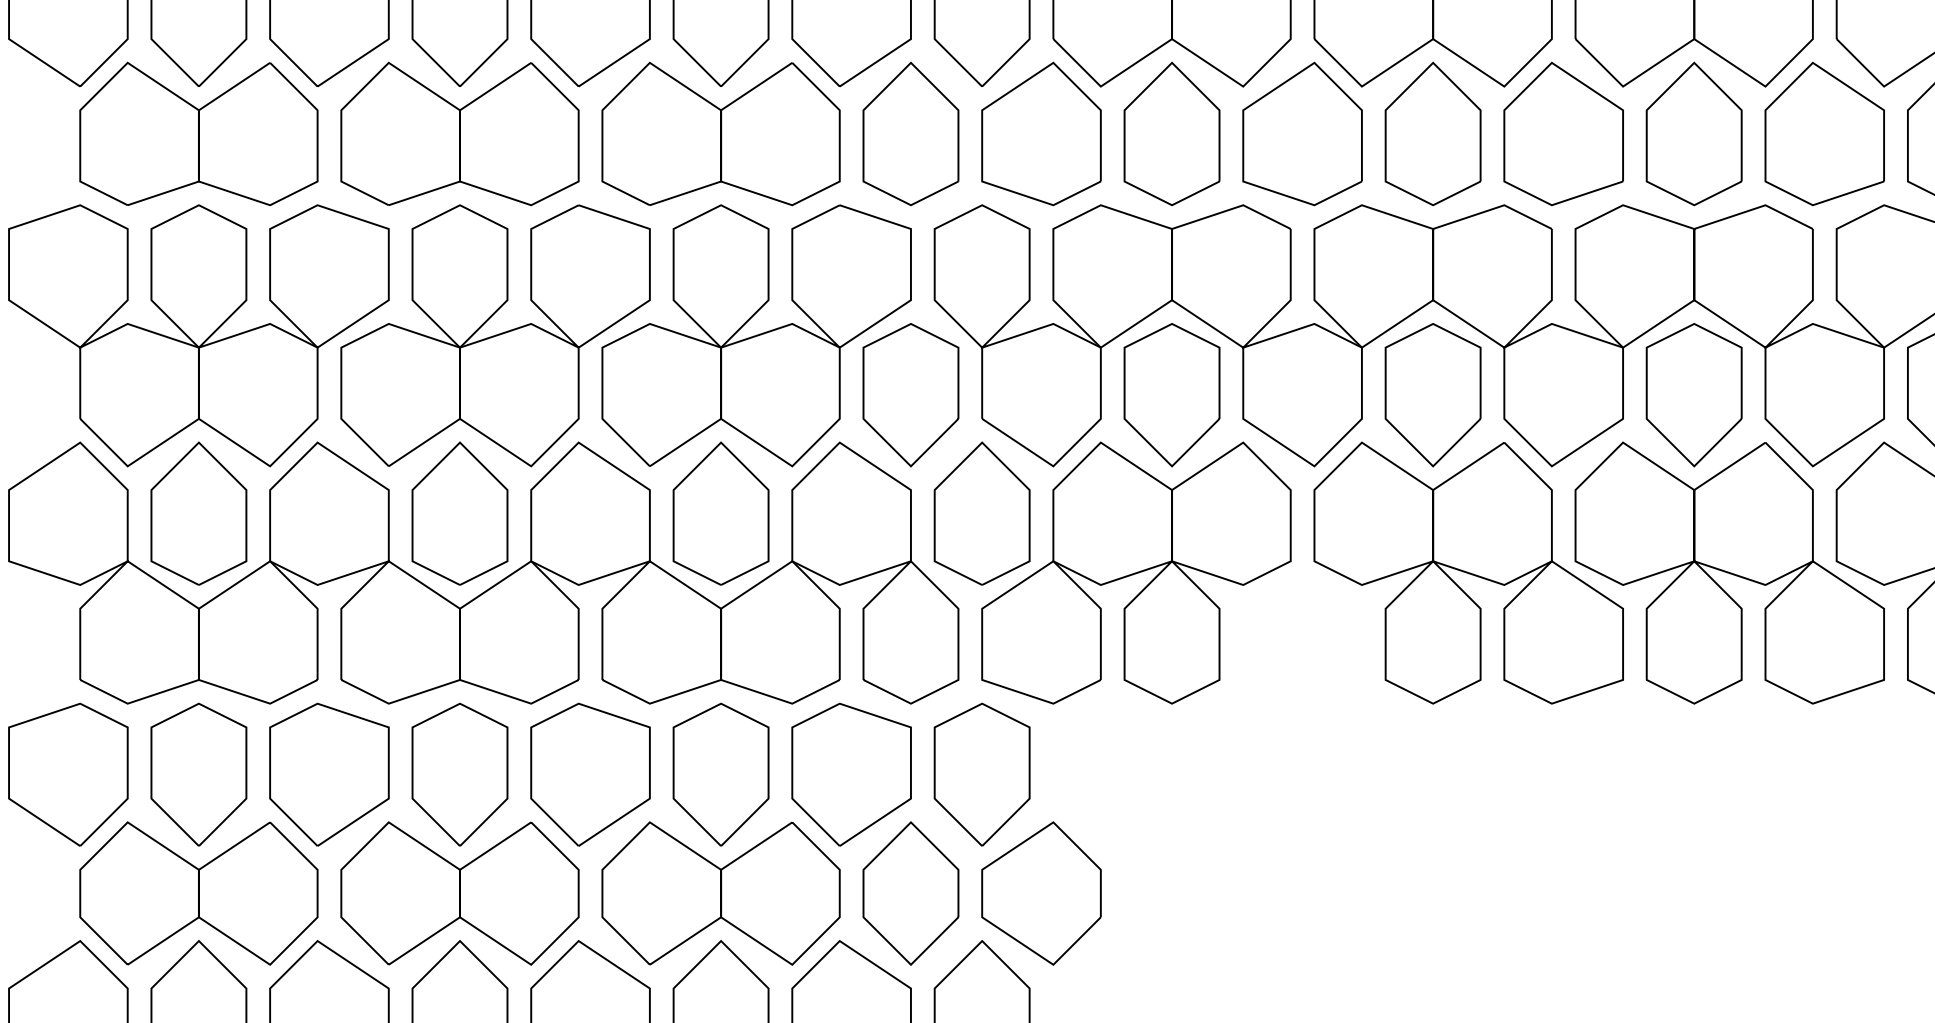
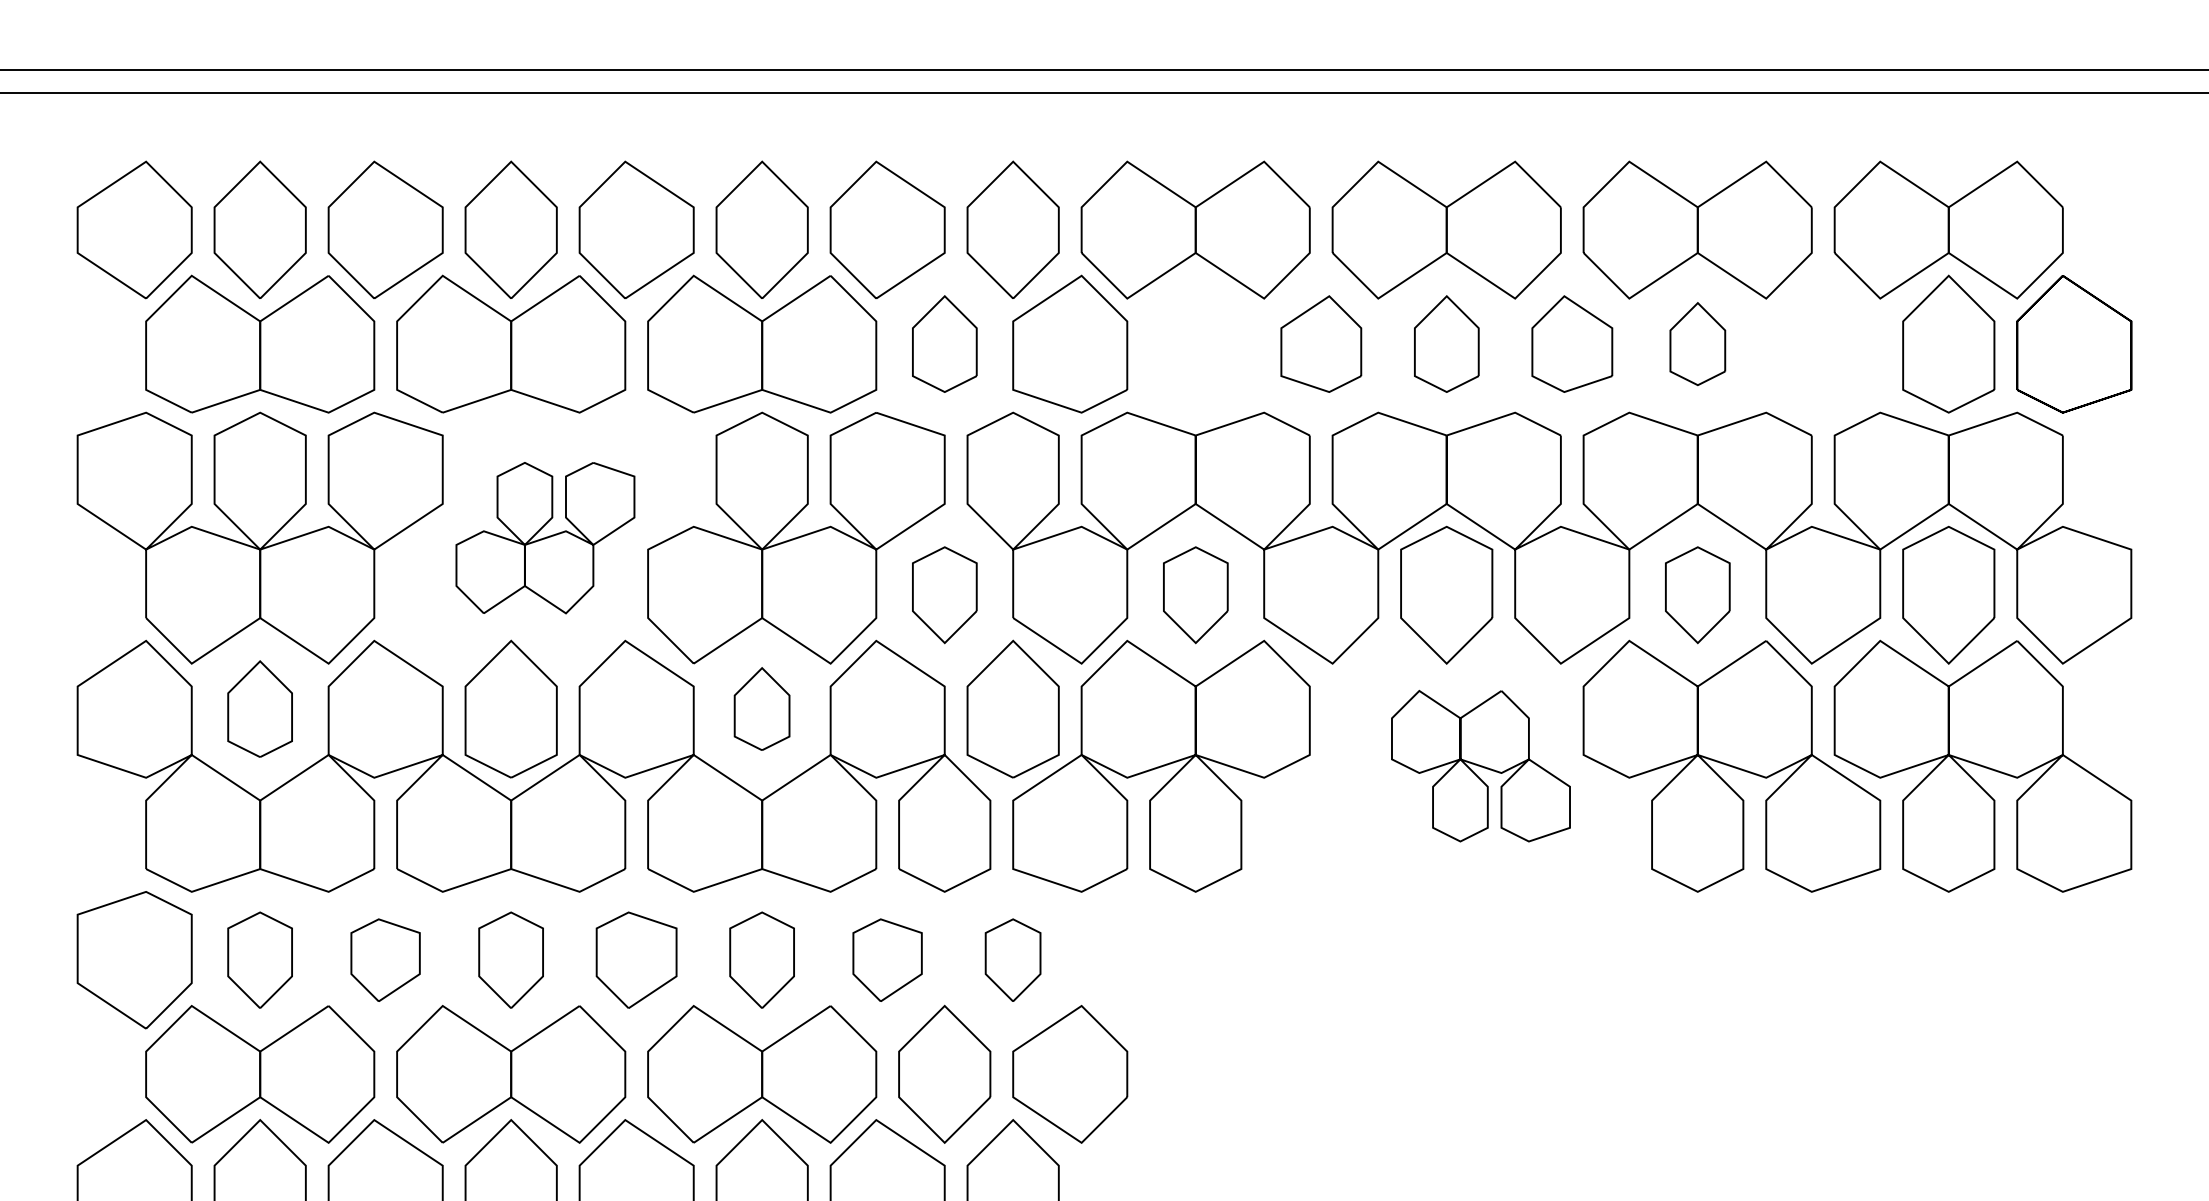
part: (910, 133) -> (944, 343), size x0.7
part: (1171, 133) -> (1195, 343), removed
part: (1302, 133) -> (1321, 343), size x0.7
part: (1432, 133) -> (1446, 343), size x0.7
part: (1563, 133) -> (1572, 343), size x0.7
part: (1693, 133) -> (1697, 343), size x0.6
part: (1825, 133) -> (1823, 343), removed
part: (495, 335) -> (545, 537), size x0.6
part: (910, 394) -> (944, 594), size x0.7
part: (1171, 394) -> (1195, 594), size x0.7
part: (1693, 394) -> (1697, 594), size x0.7
part: (198, 512) -> (259, 708), size x0.7
part: (720, 512) -> (761, 708), size x0.6
part: (1468, 572) -> (1480, 765), size x0.6
part: (198, 775) -> (259, 960), size x0.7
part: (329, 775) -> (385, 960), size x0.6
part: (459, 775) -> (510, 960), size x0.7
part: (590, 775) -> (636, 960), size x0.7
part: (720, 775) -> (761, 960), size x0.7
part: (851, 775) -> (887, 960), size x0.6
part: (981, 775) -> (1012, 960), size x0.6

